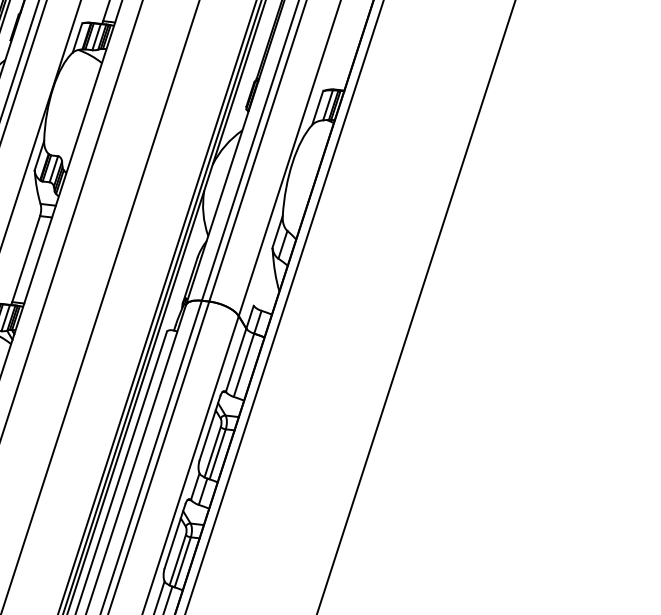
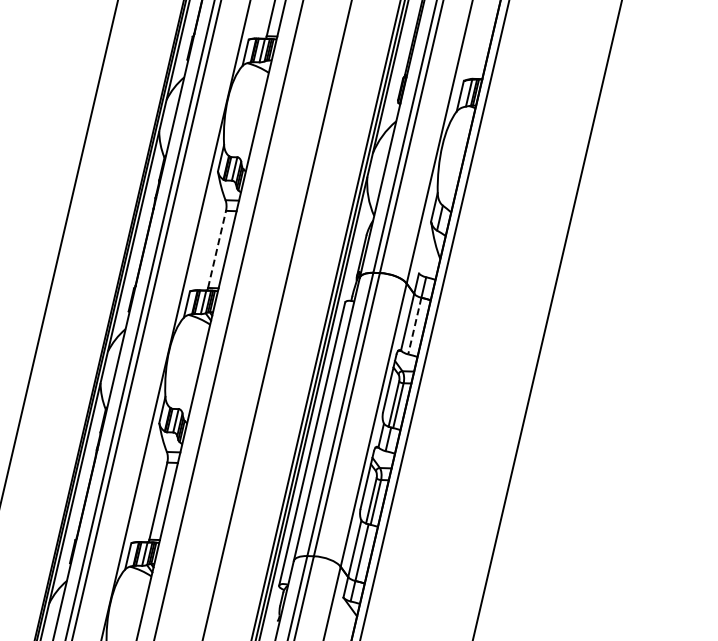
line: (26, 259) -> (217, 249), solid -> dashed
line: (243, 365) -> (414, 326), solid -> dashed

